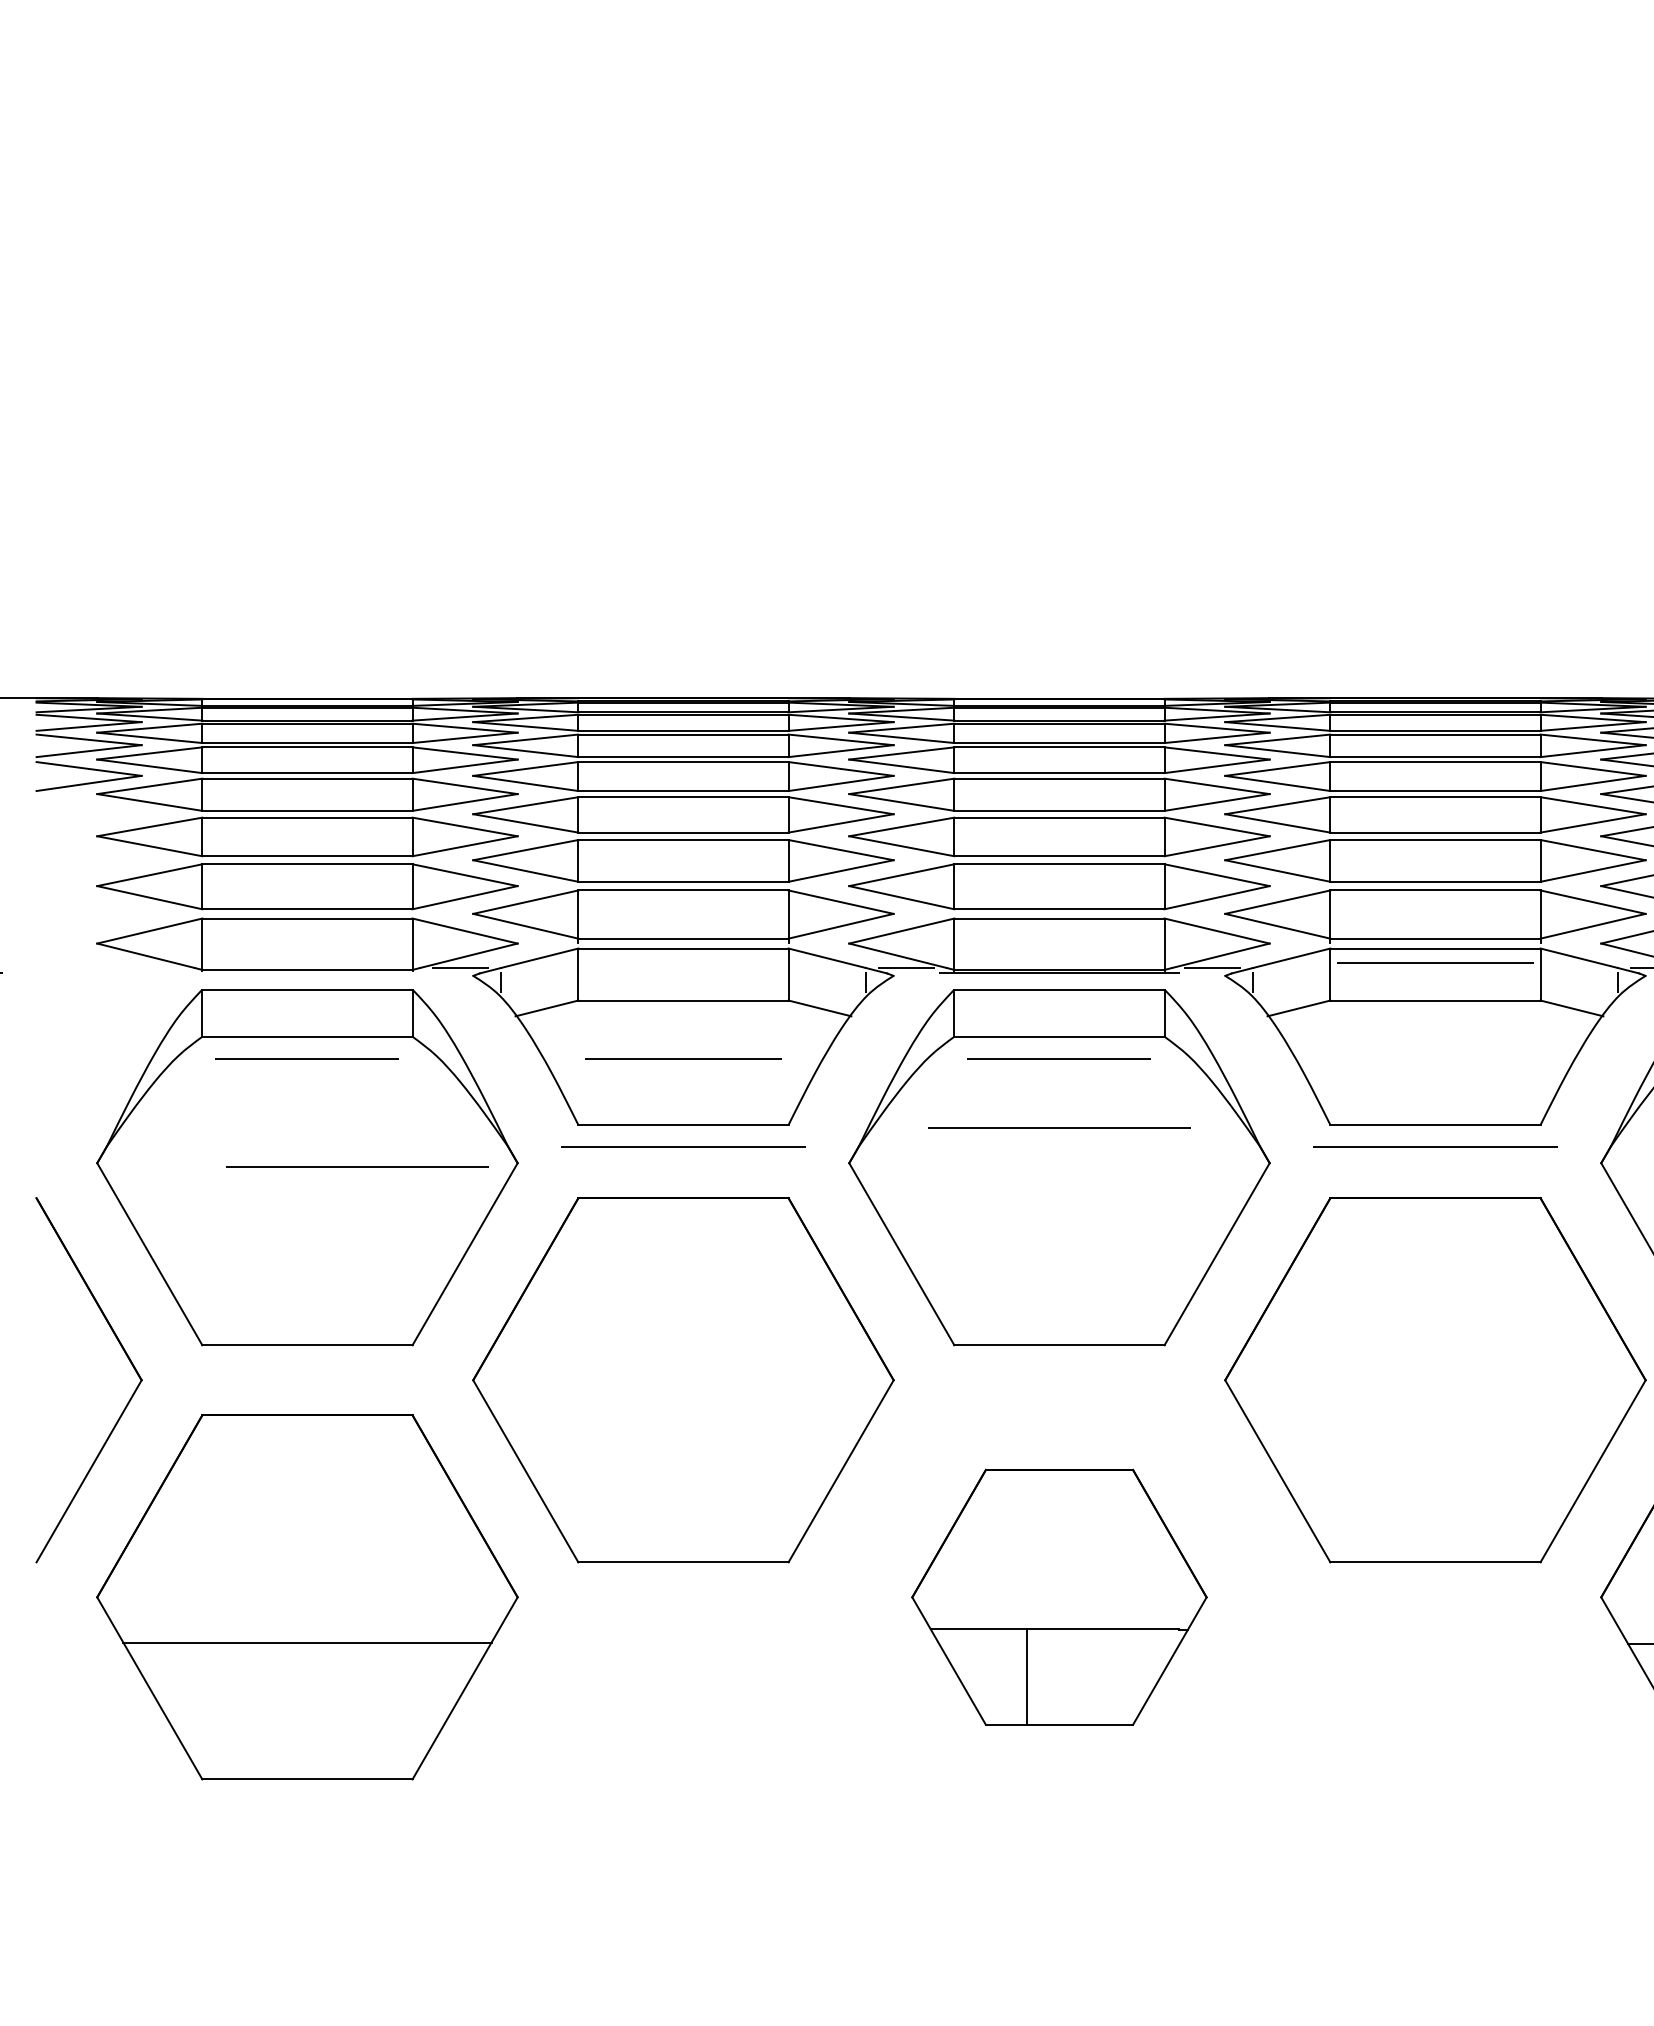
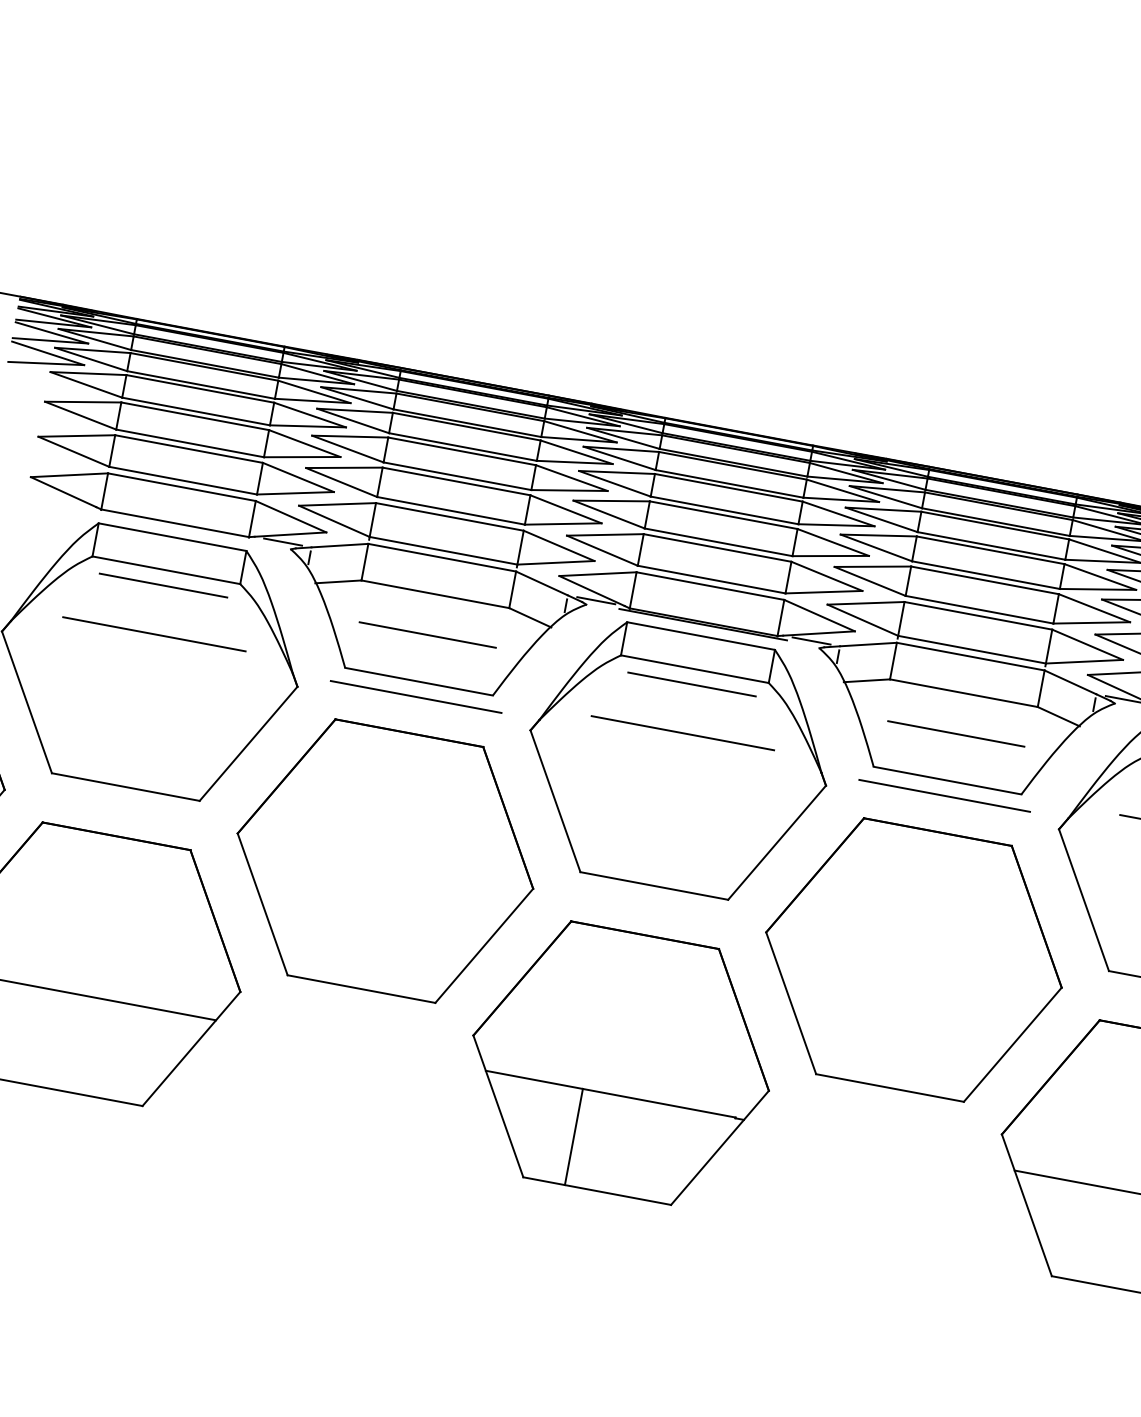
line: (1435, 962) -> (956, 733), moved
line: (357, 1166) -> (154, 634), moved
part: (1059, 1597) -> (621, 1063), size x1.43

